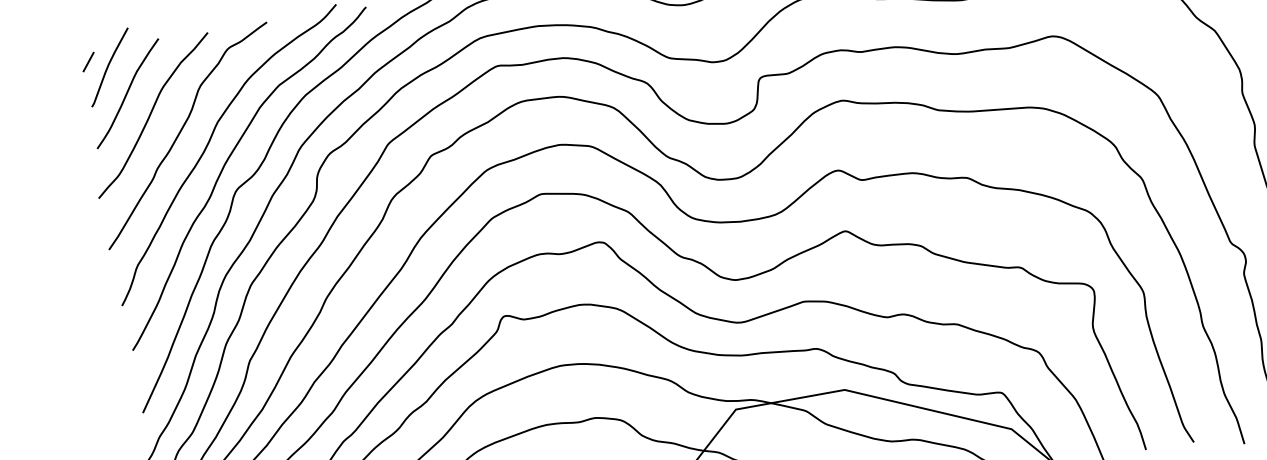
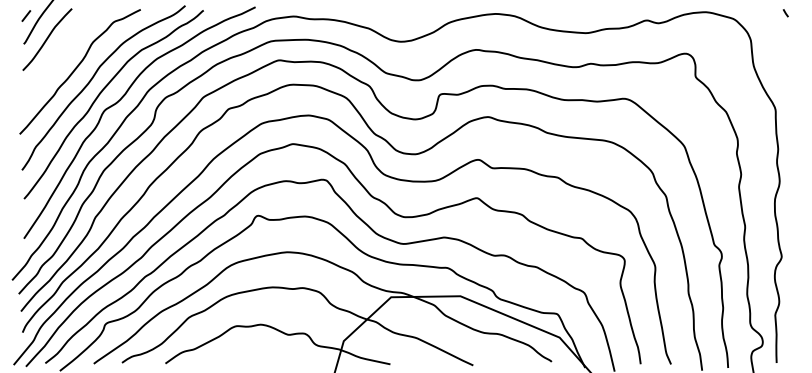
curve: (152, 113) -> (60, 54), removed

